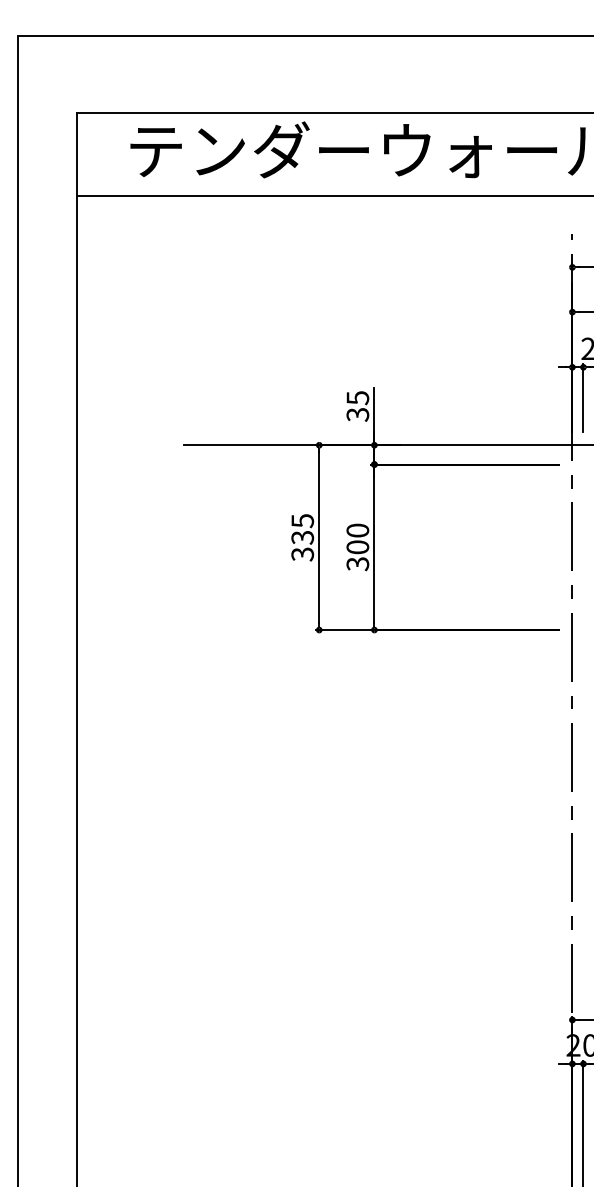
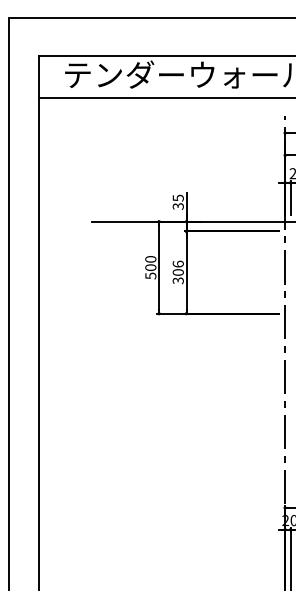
text: (356, 529) -> (177, 263), 300 -> 306
text: (302, 537) -> (150, 267), 335 -> 500

